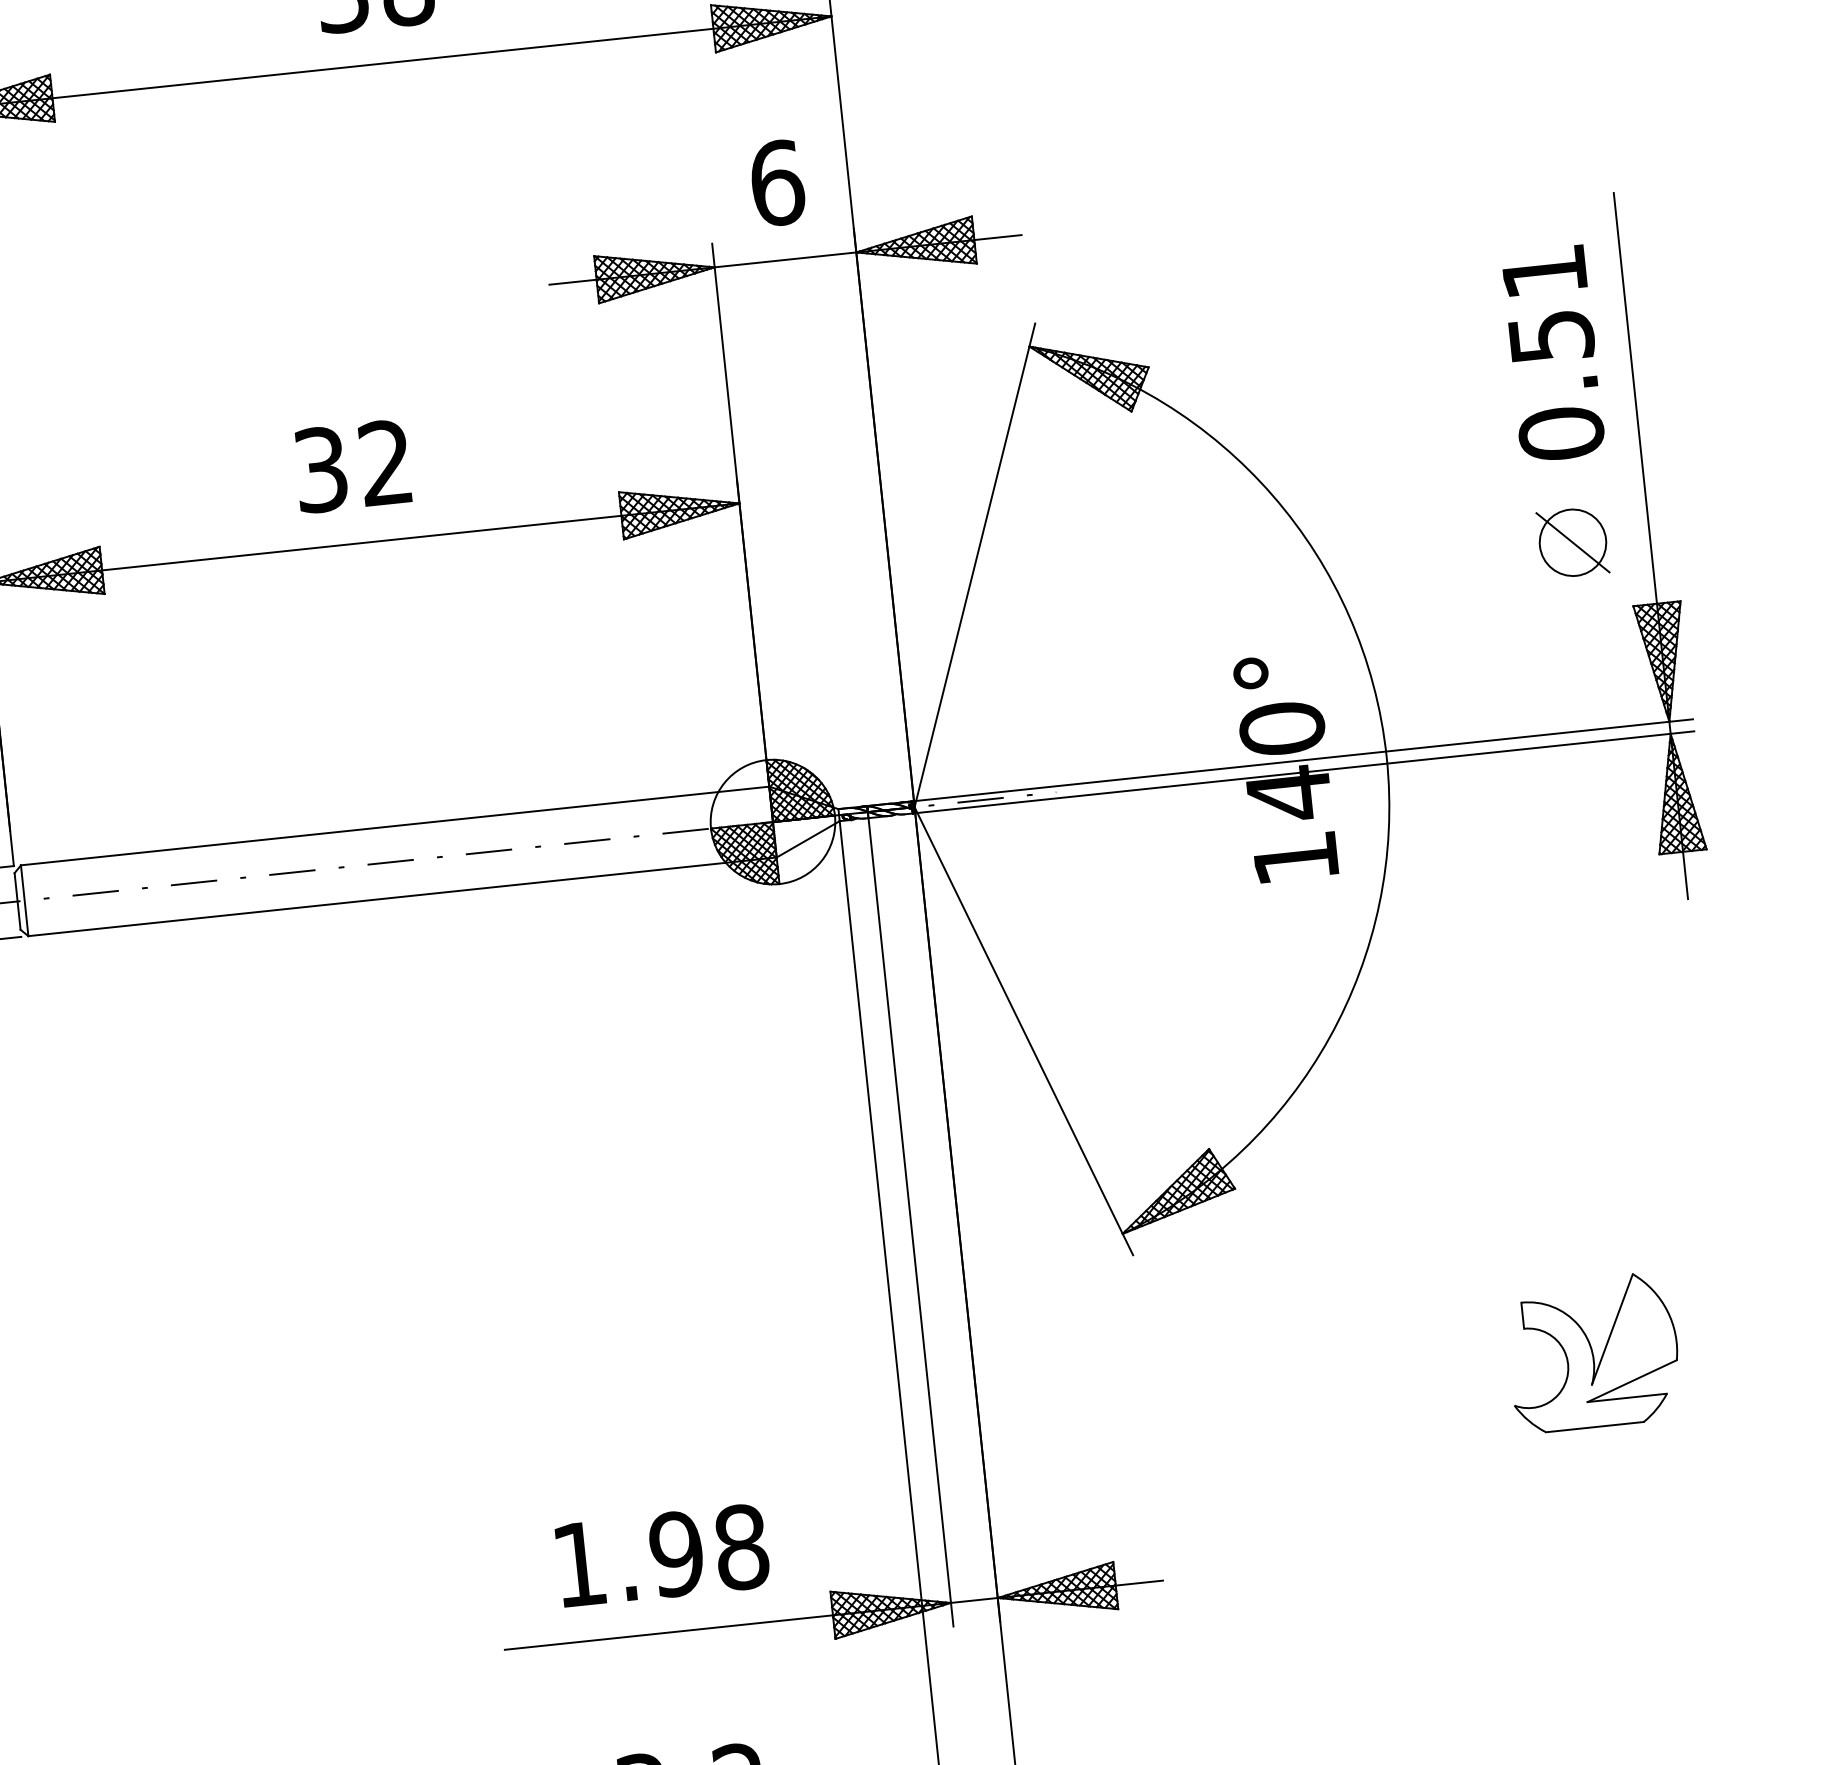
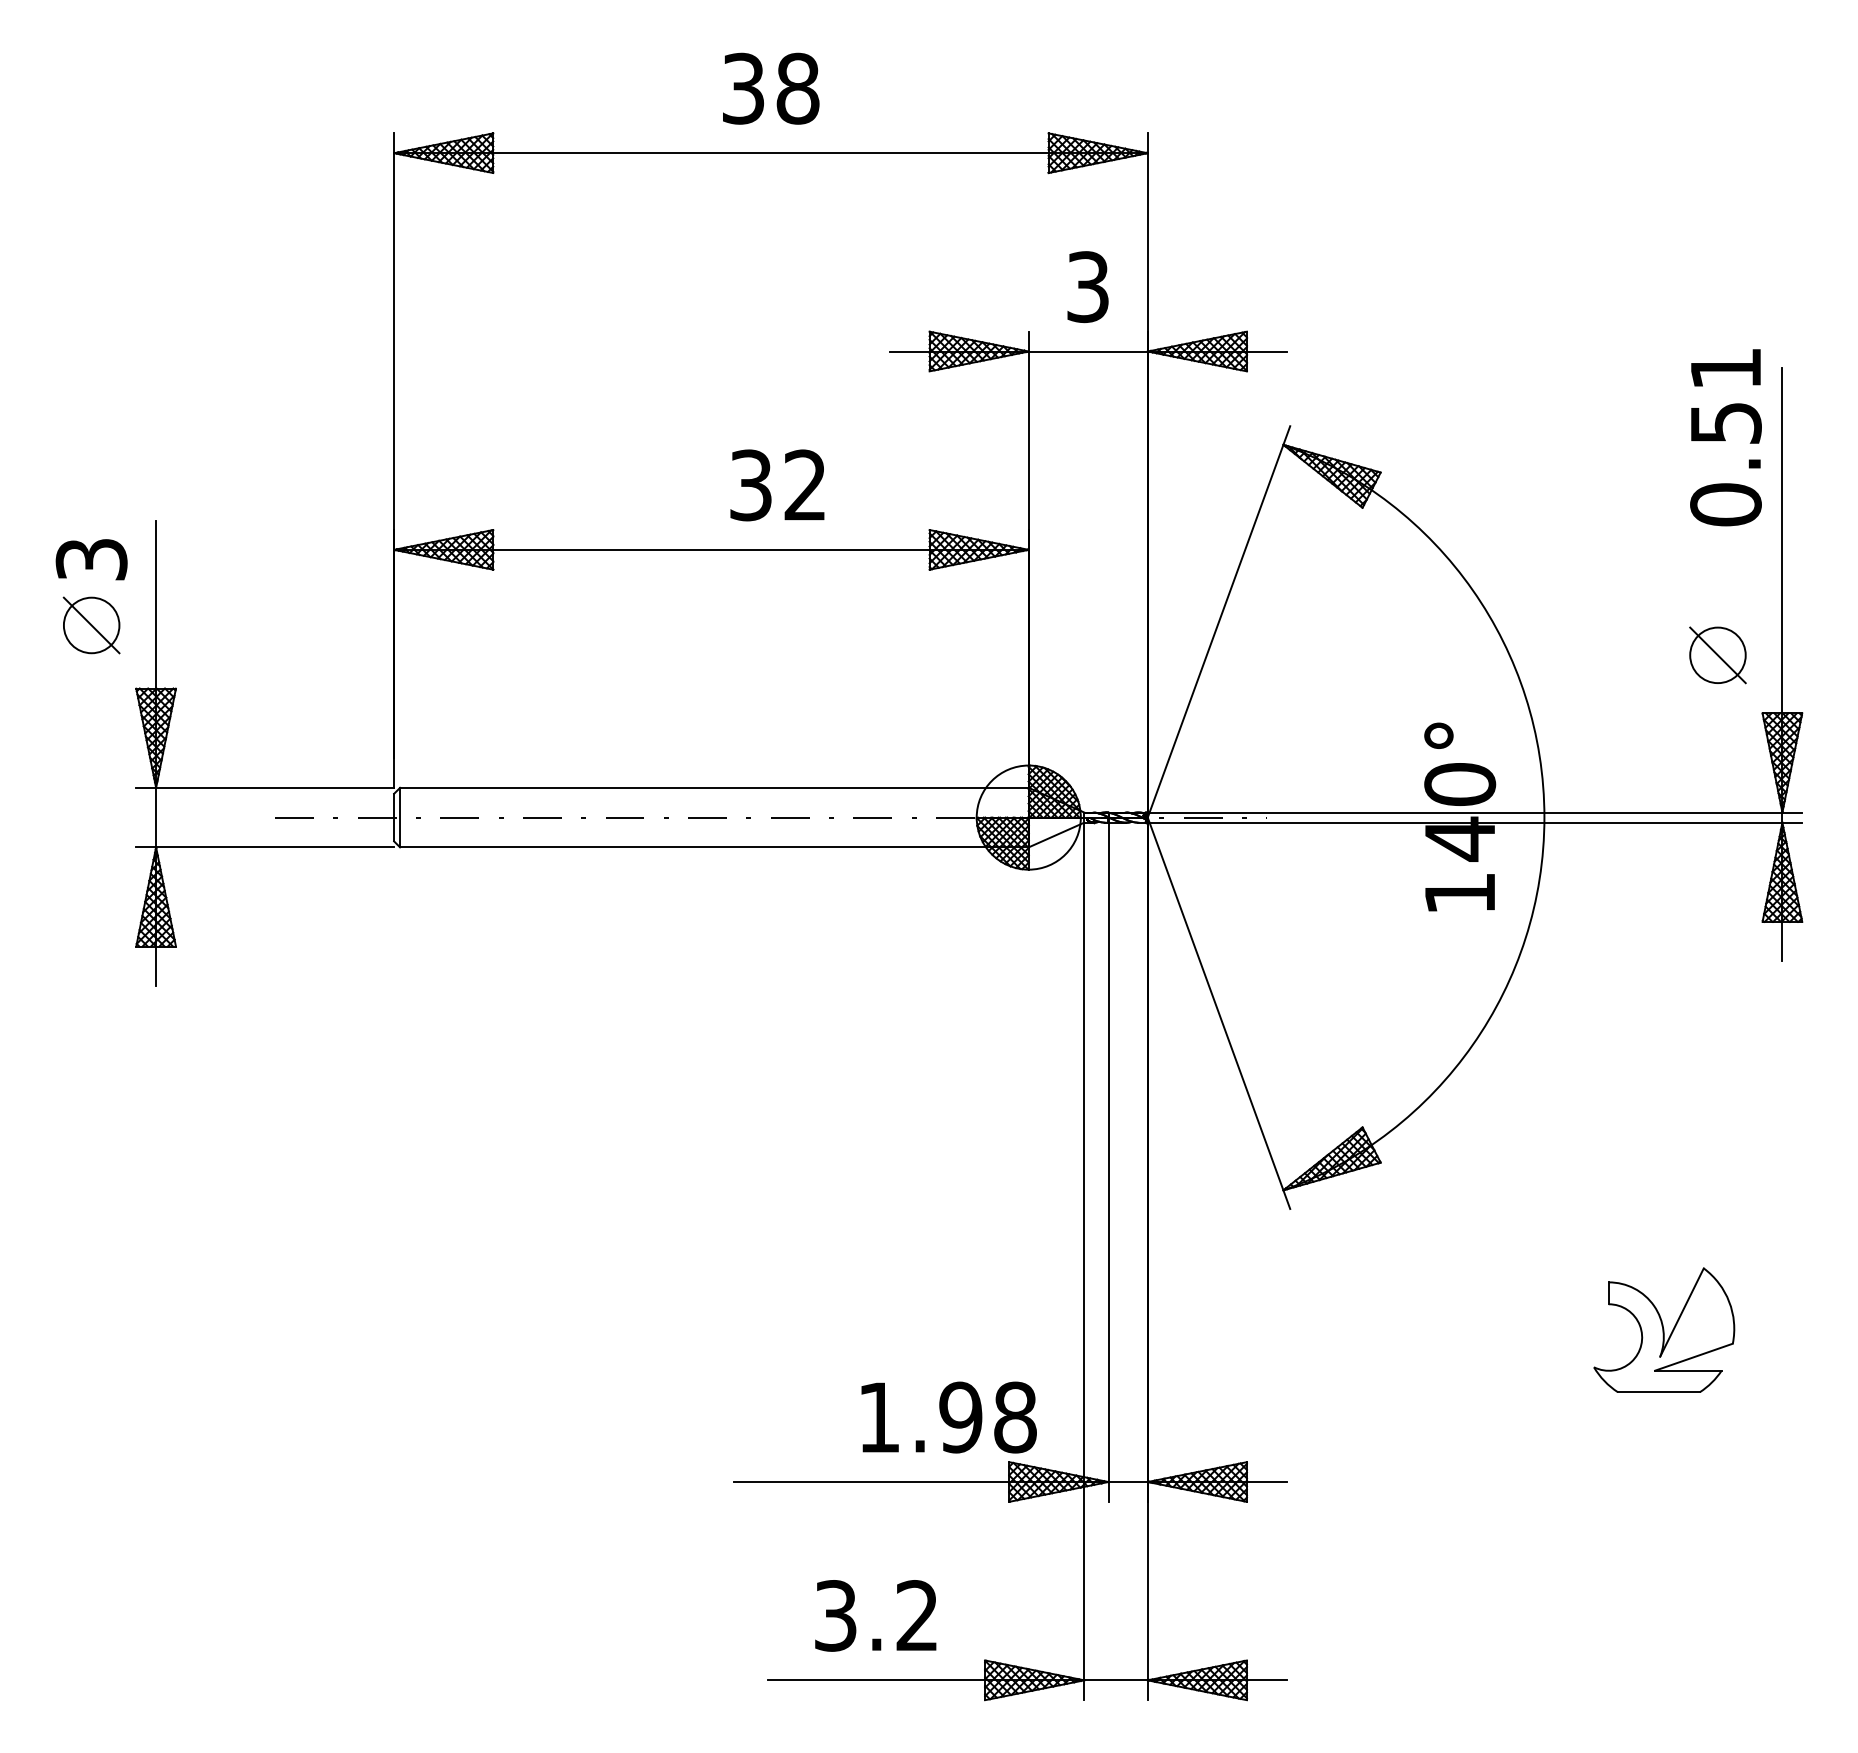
text: (777, 183) -> (1088, 287), 6 -> 3
text: (1552, 353) -> (1725, 437), moved
text: (352, 466) -> (777, 485), moved
text: (662, 1555) -> (948, 1417), moved

